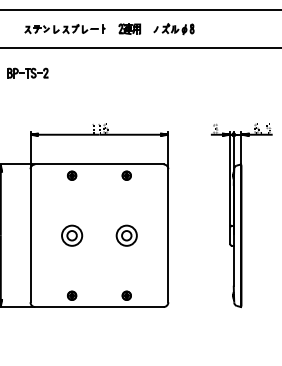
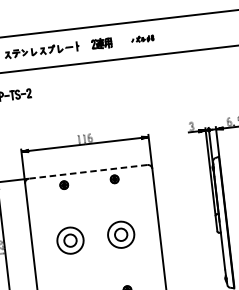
part: (173, 29) -> (142, 39), size x0.6
line: (98, 164) -> (87, 171), solid -> dashed
part: (72, 235) -> (70, 240), size x1.4
part: (126, 235) -> (120, 234), size x1.4

